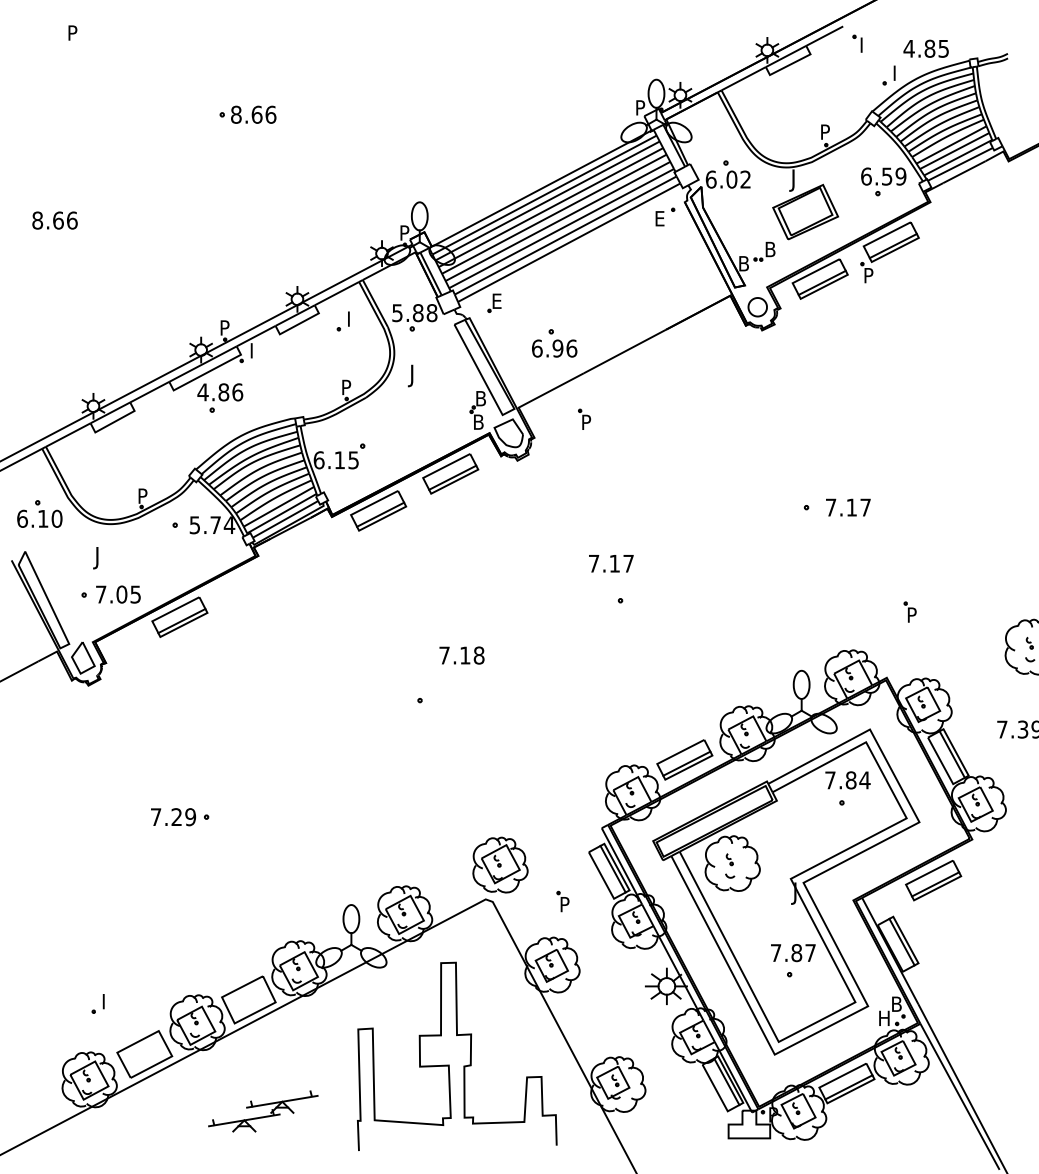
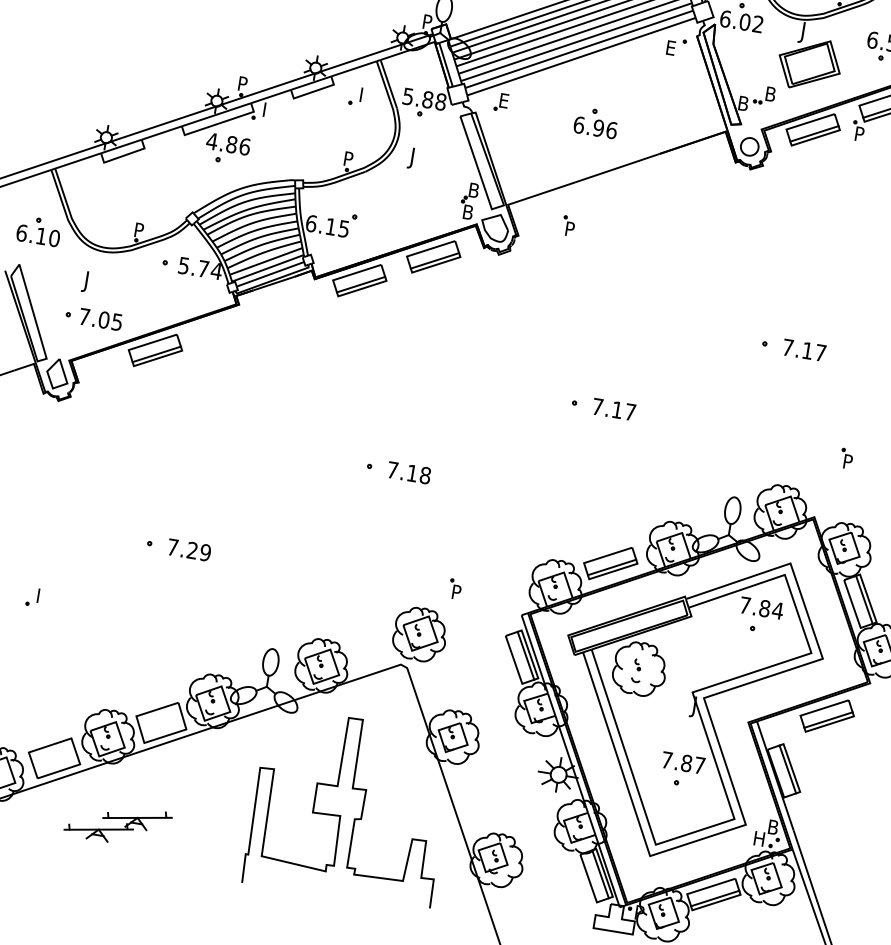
part: (554, 343) -> (596, 122), moved
text: (611, 563) -> (614, 409), moved
text: (461, 655) -> (408, 472), moved
text: (173, 817) -> (189, 550), moved
part: (562, 901) -> (454, 589), moved
part: (97, 1003) -> (32, 596), moved
part: (263, 1111) -> (118, 824), moved

